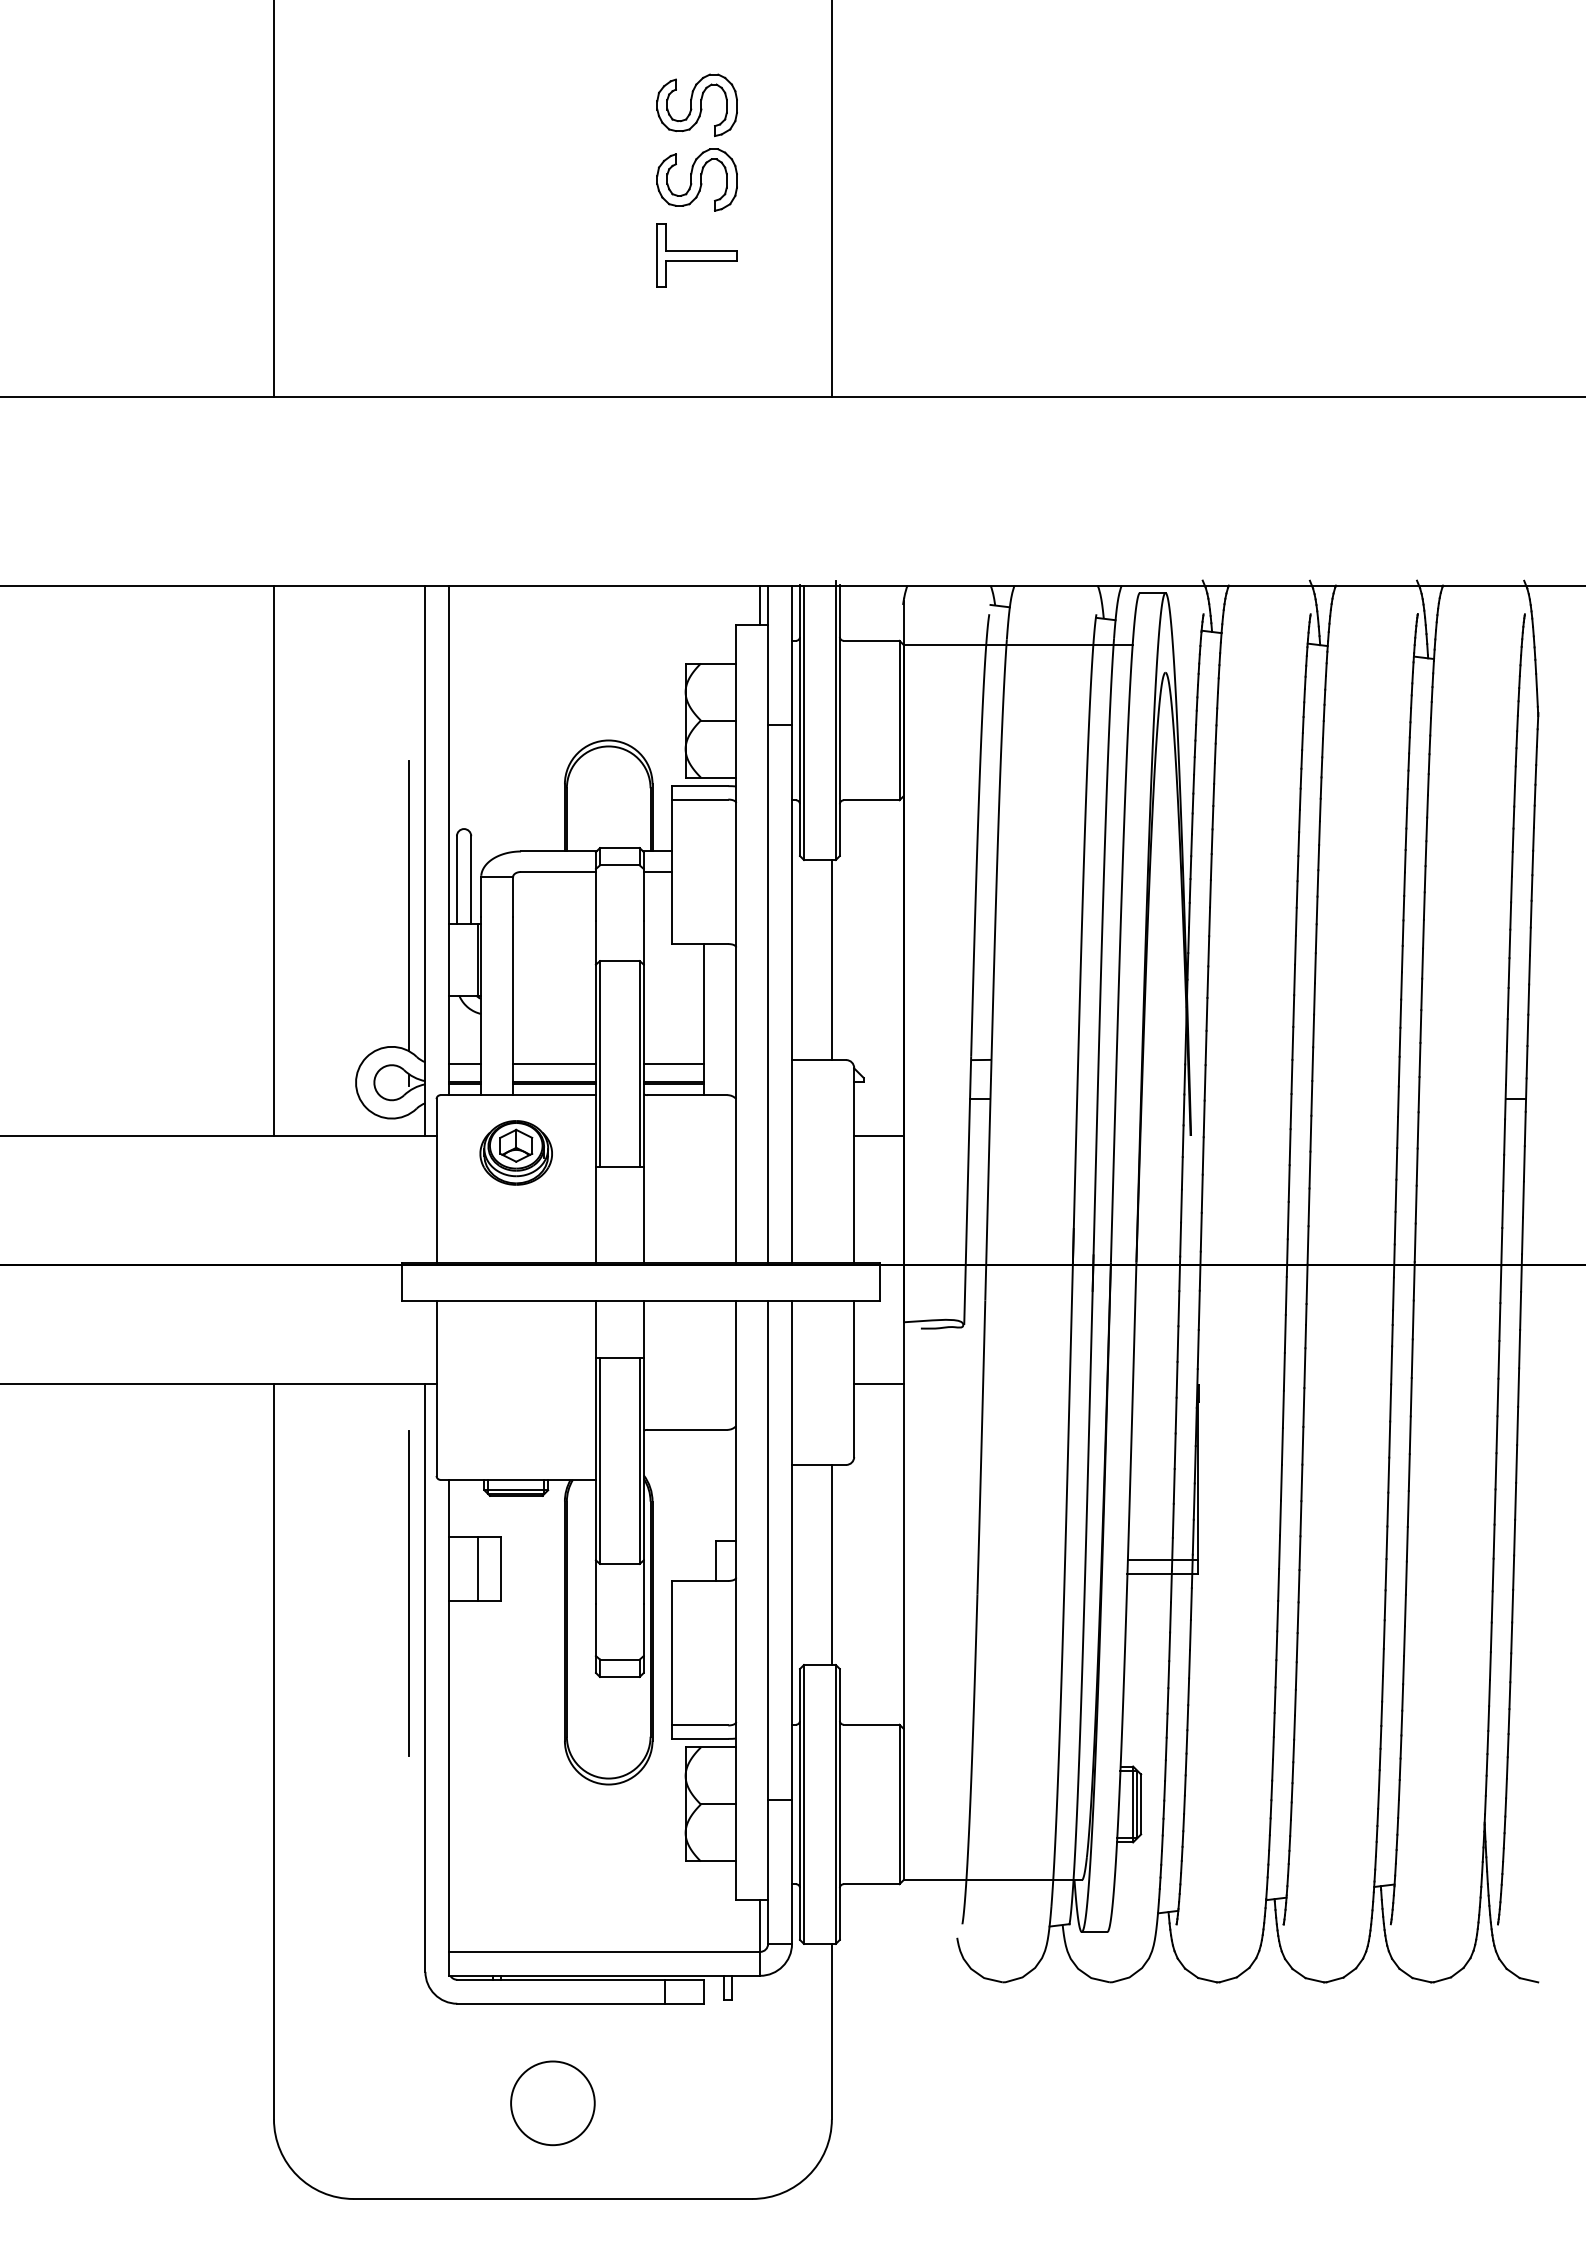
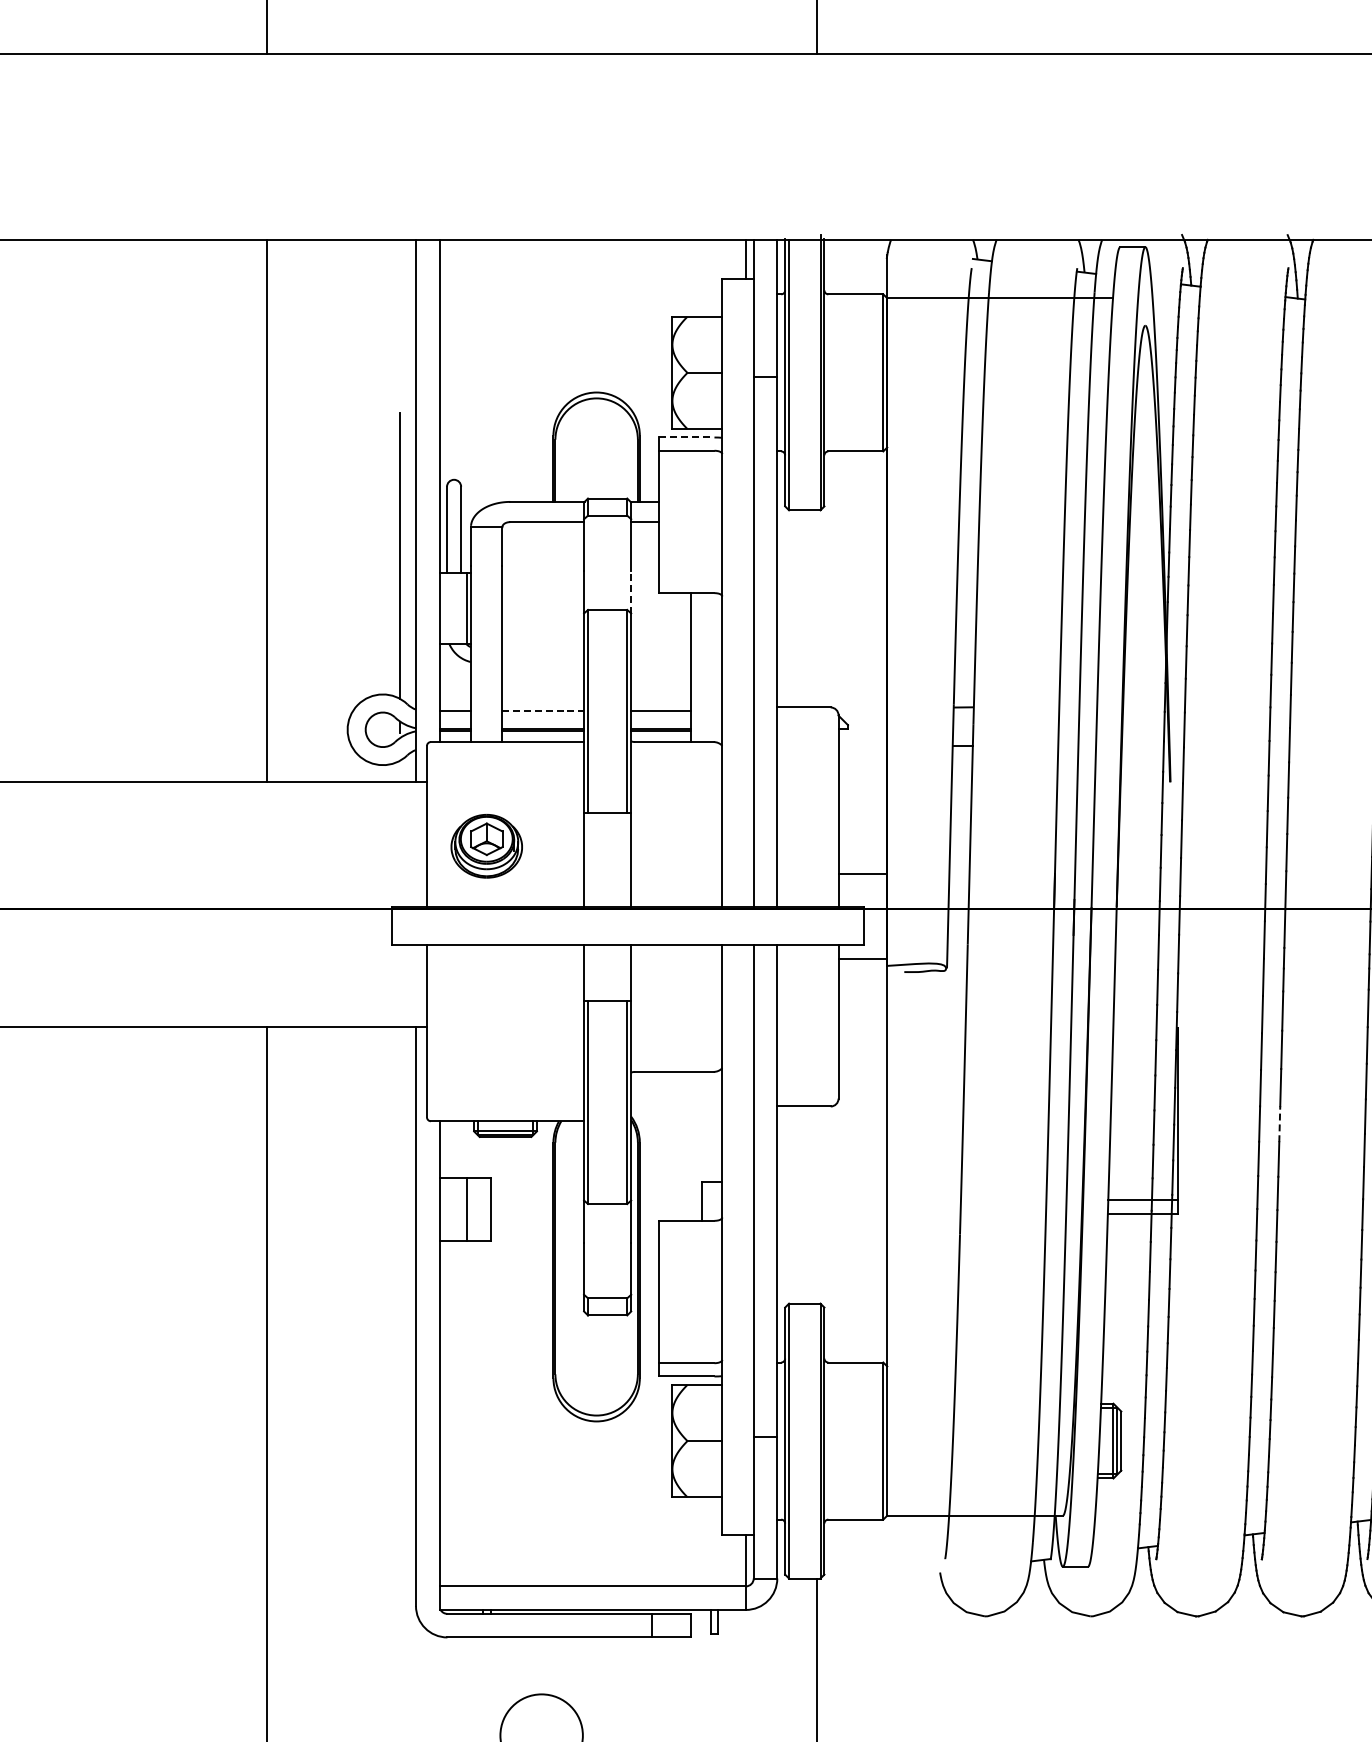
line: (700, 786) -> (687, 437), solid -> dashed
line: (643, 943) -> (630, 592), solid -> dashed
line: (831, 960) -> (816, 609), removed
line: (555, 1063) -> (544, 710), solid -> dashed
line: (878, 1136) -> (862, 874), moved
part: (515, 1152) -> (486, 845), moved
line: (878, 1384) -> (862, 959), moved
line: (1301, 1482) -> (1279, 1123), solid -> dashed
line: (831, 1564) -> (816, 1204), removed
line: (409, 1592) -> (400, 1232), removed

